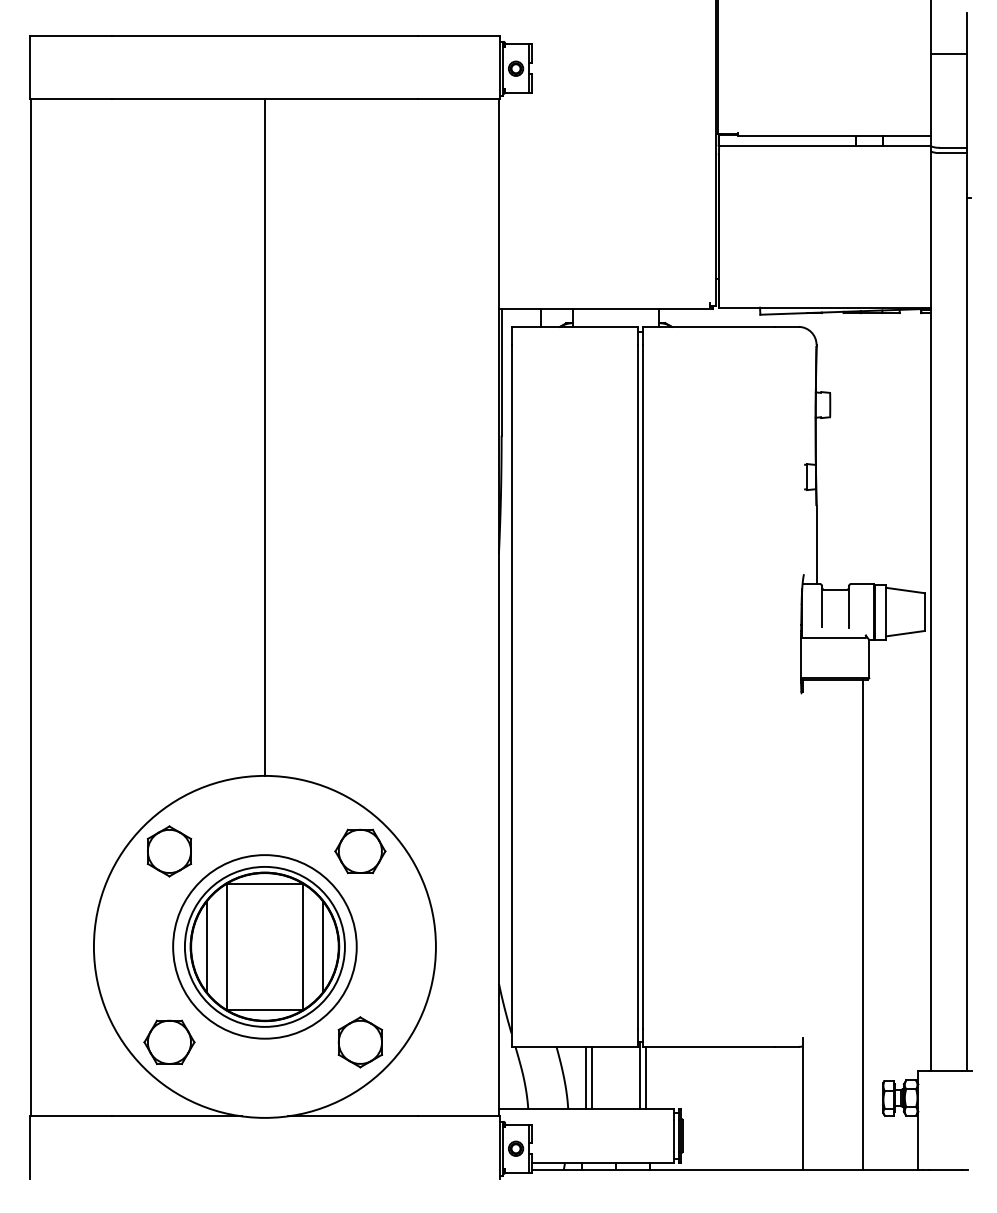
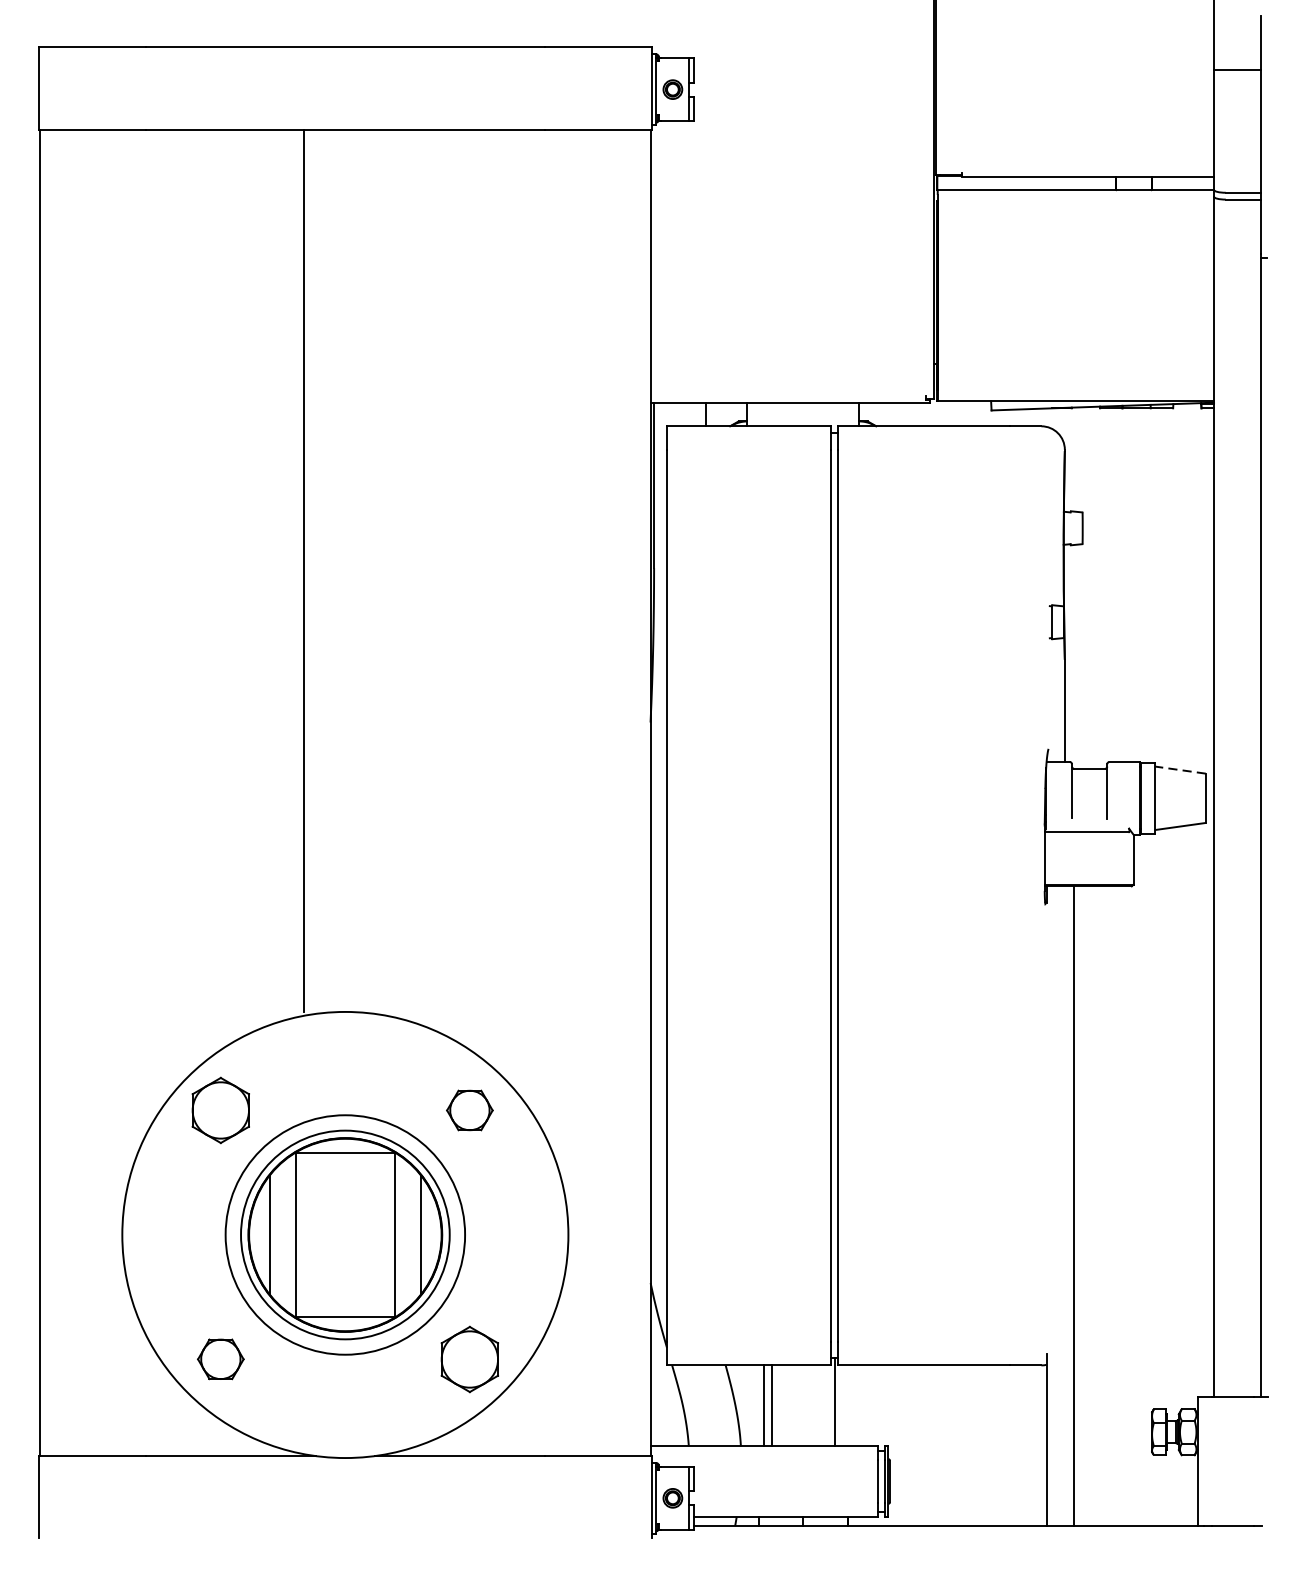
line: (264, 437) -> (303, 570), moved
line: (905, 590) -> (1180, 770), solid -> dashed
part: (360, 851) -> (470, 1110), size x0.7
line: (863, 924) -> (1073, 1205), moved
part: (169, 1041) -> (220, 1358), size x0.7
line: (646, 1077) -> (843, 1405), removed

